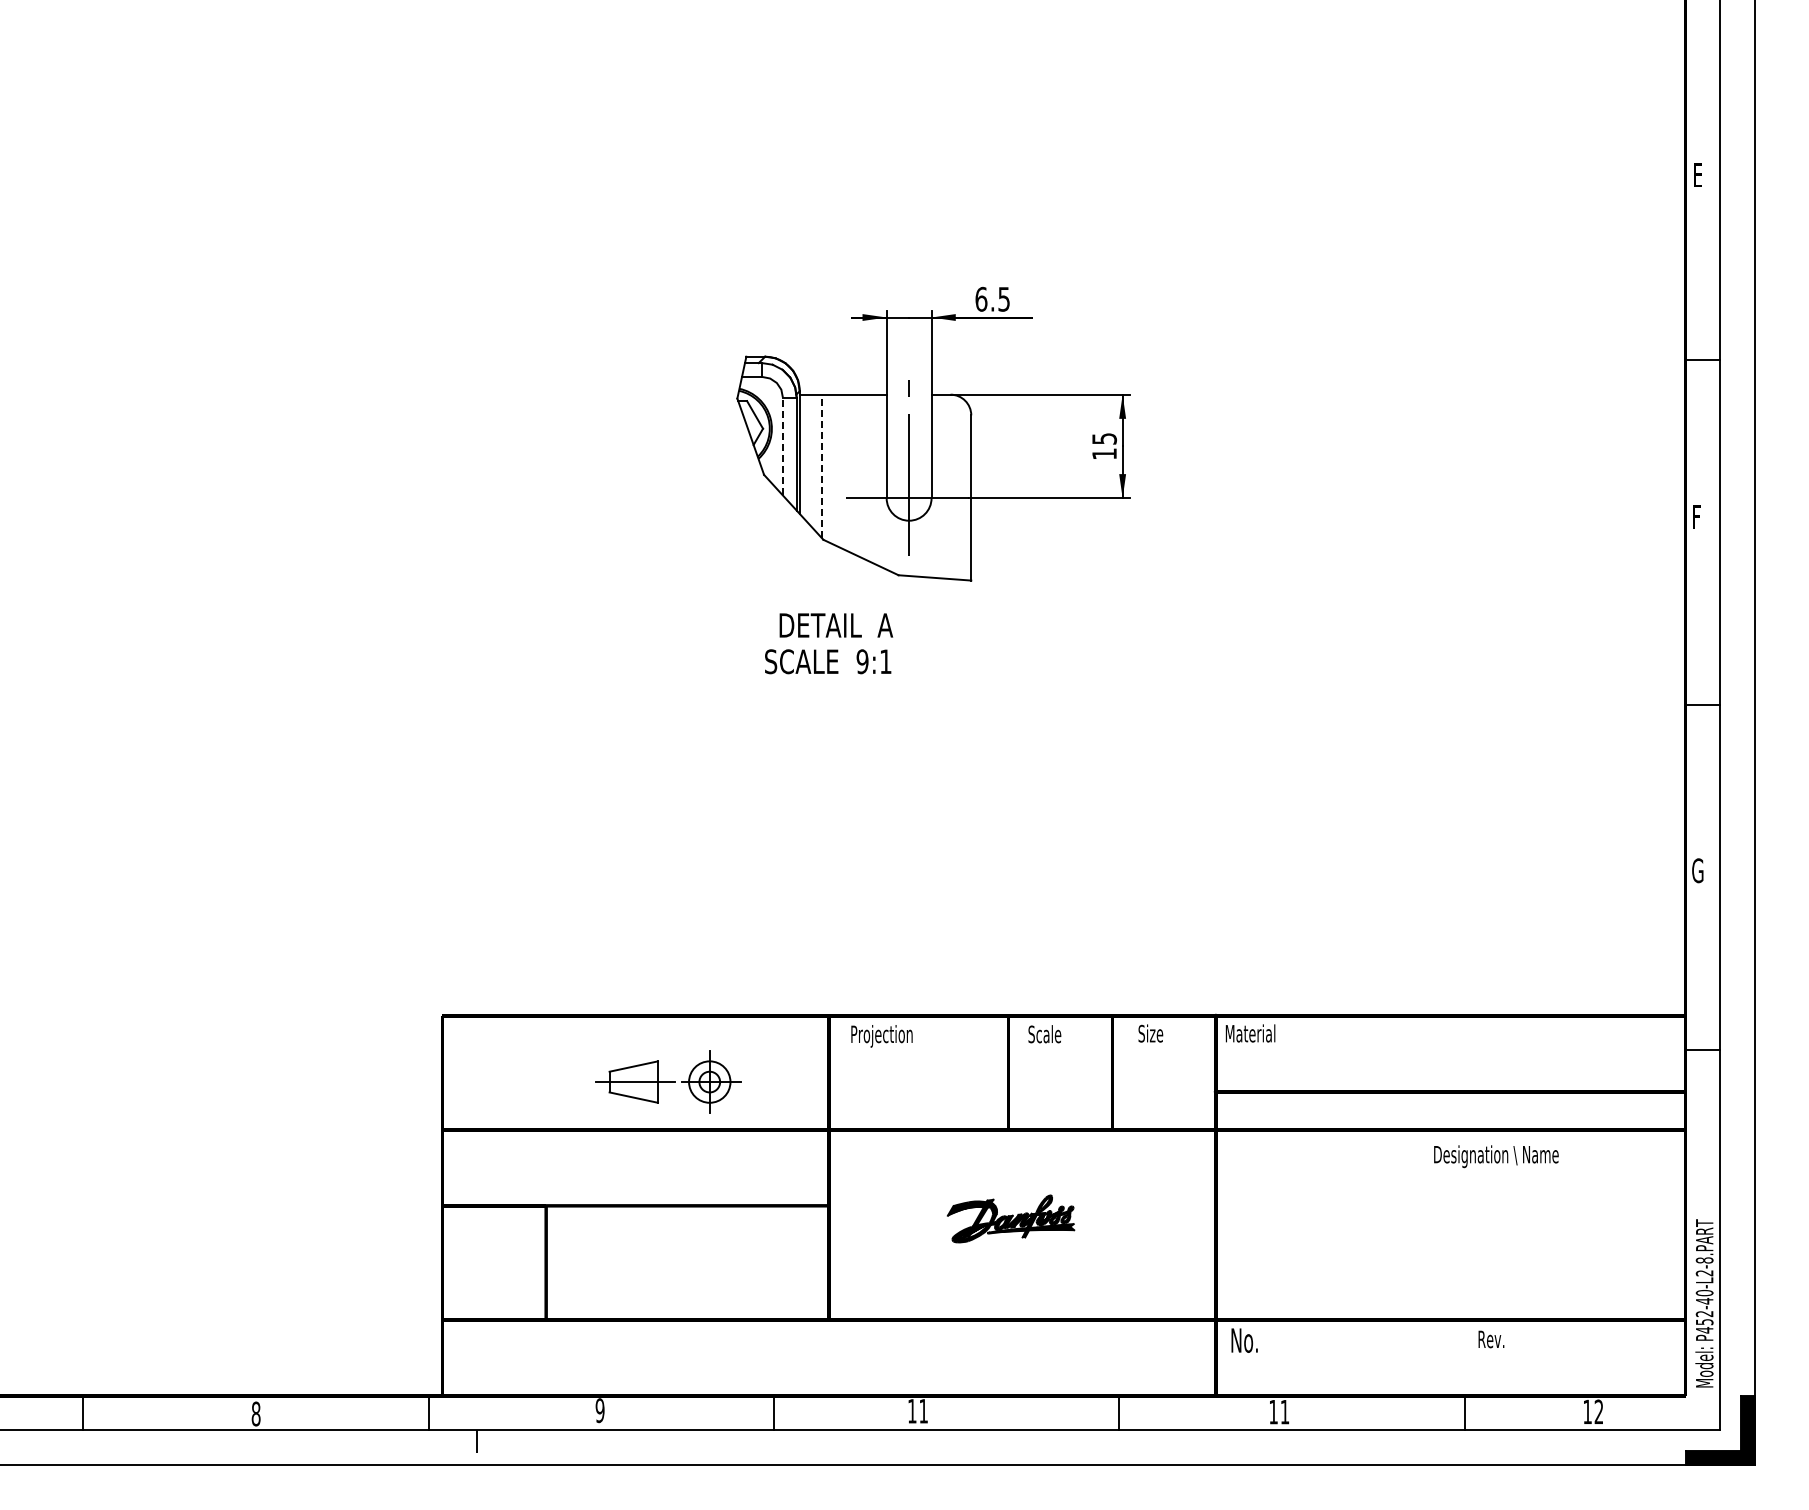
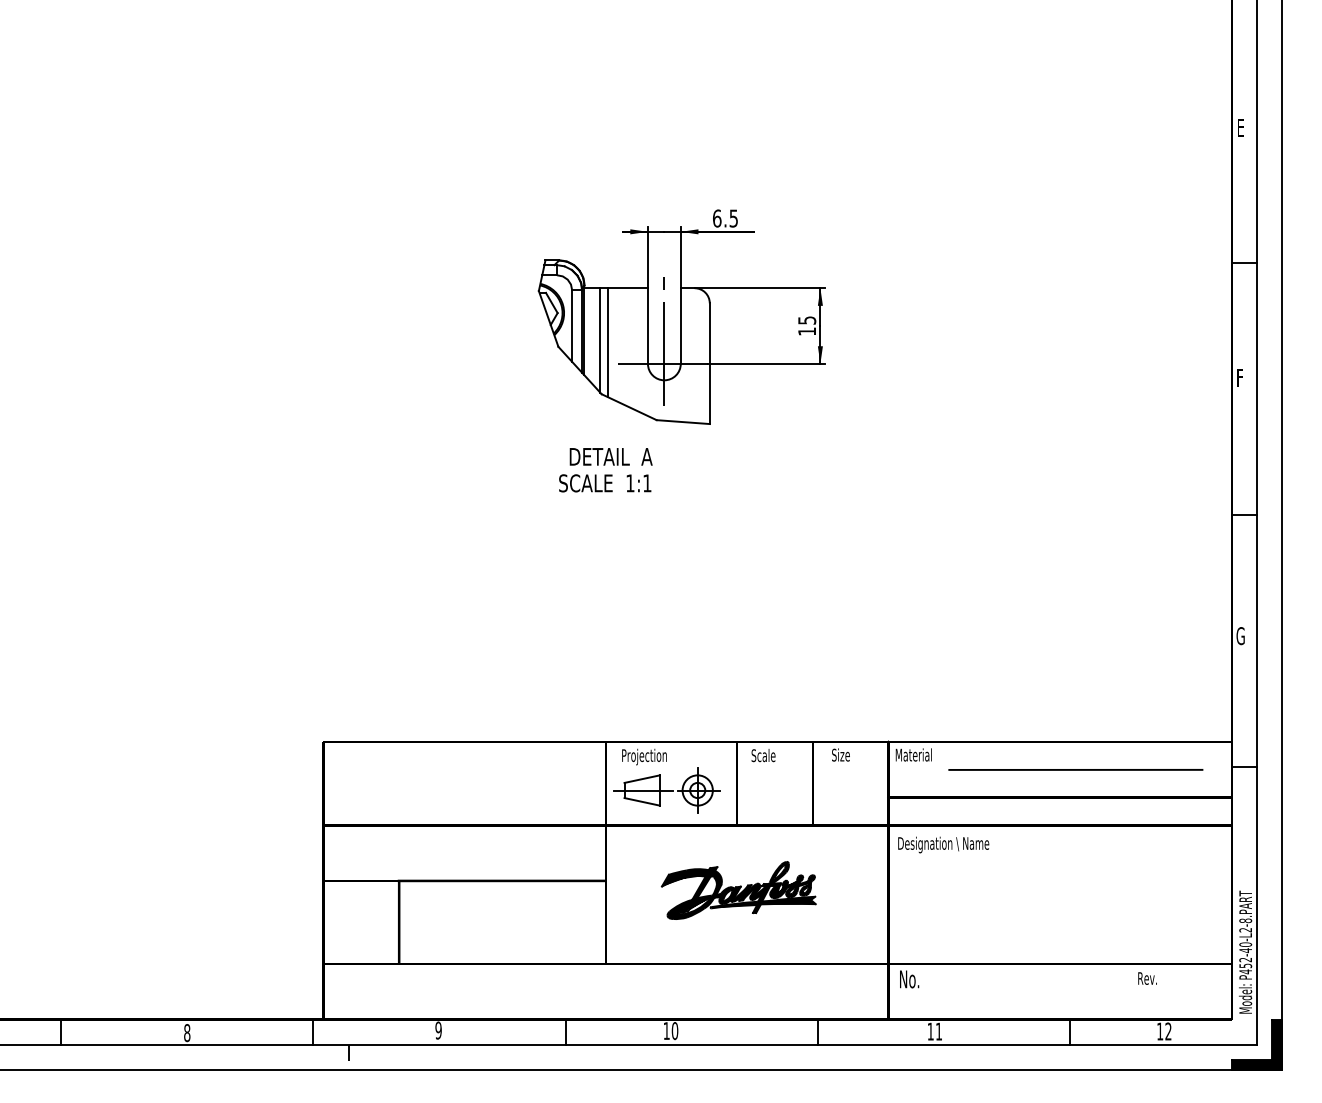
line: (782, 446) -> (571, 326), dashed -> solid
line: (821, 466) -> (600, 340), dashed -> solid
line: (832, 468) -> (608, 342), added
text: (862, 661) -> (630, 483), 9:1 -> 1:1
line: (1472, 1053) -> (1076, 769), added
part: (668, 1081) -> (667, 790), moved
text: (1496, 1156) -> (943, 844), moved
part: (1010, 1218) -> (738, 890), size x1.67
text: (1491, 1339) -> (1147, 978), moved
text: (923, 1410) -> (674, 1030), 11 -> 10

